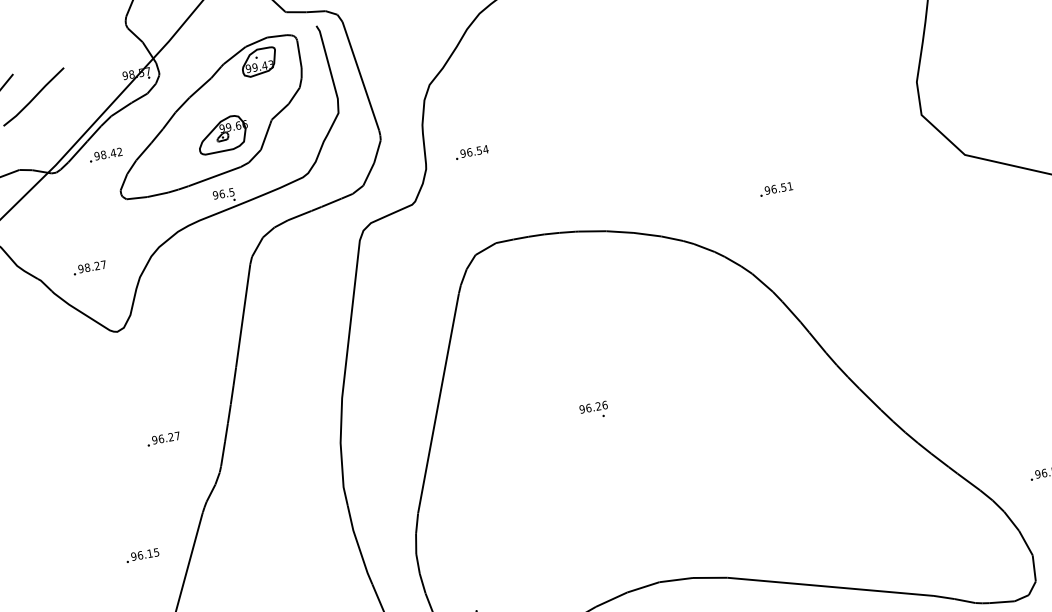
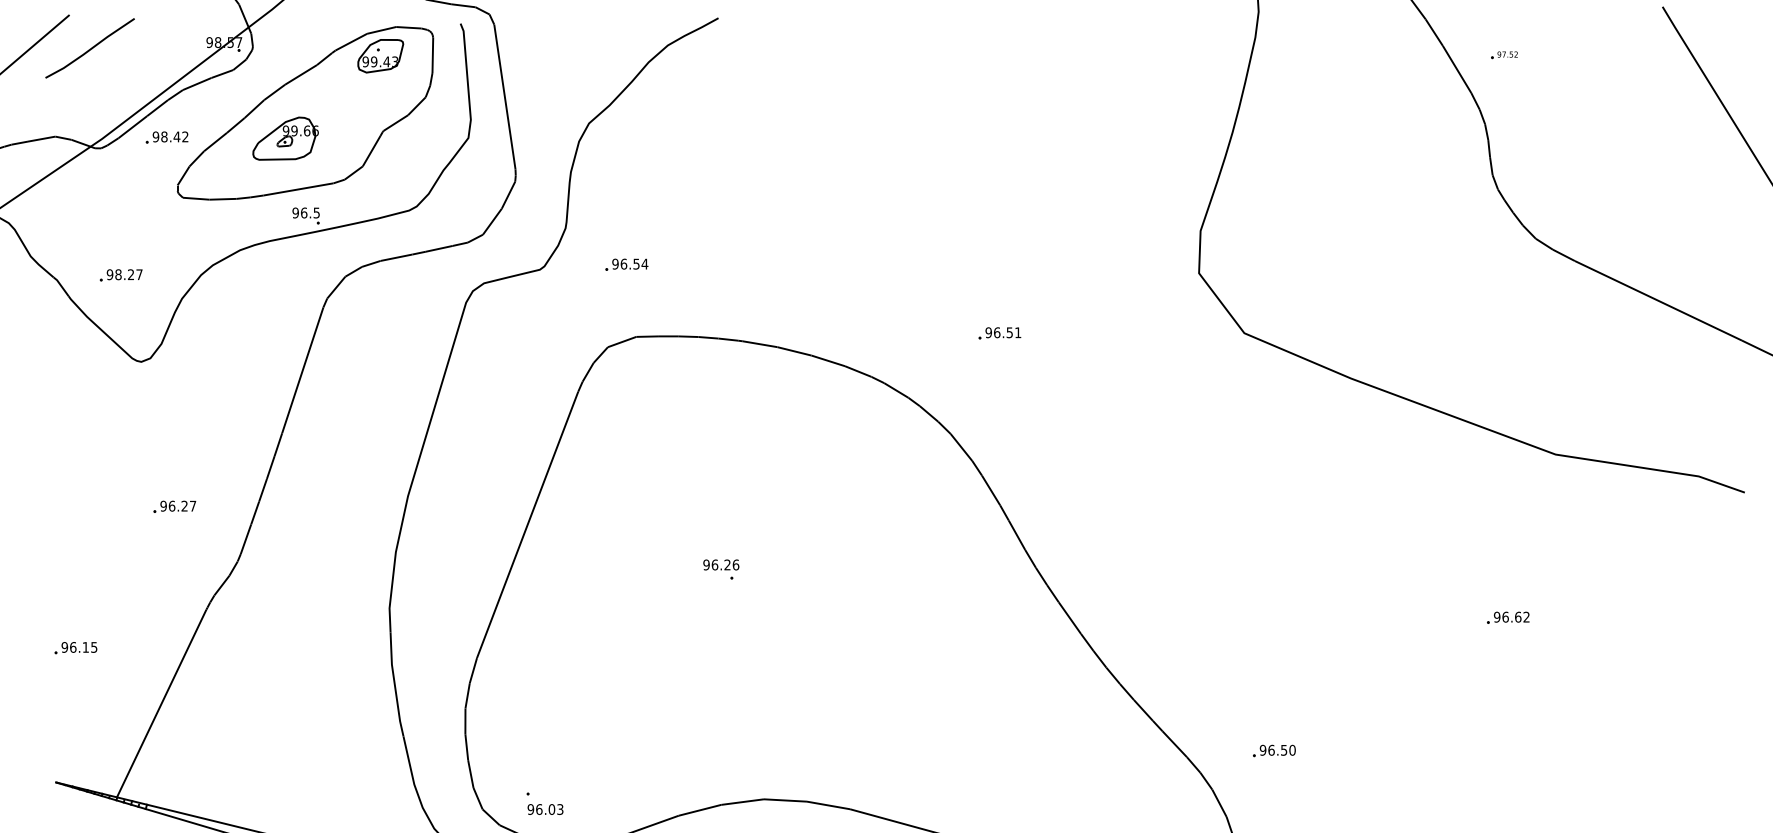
part: (222, 134) -> (285, 138), moved
text: (471, 152) -> (626, 264), moved
text: (142, 555) -> (75, 648), moved

